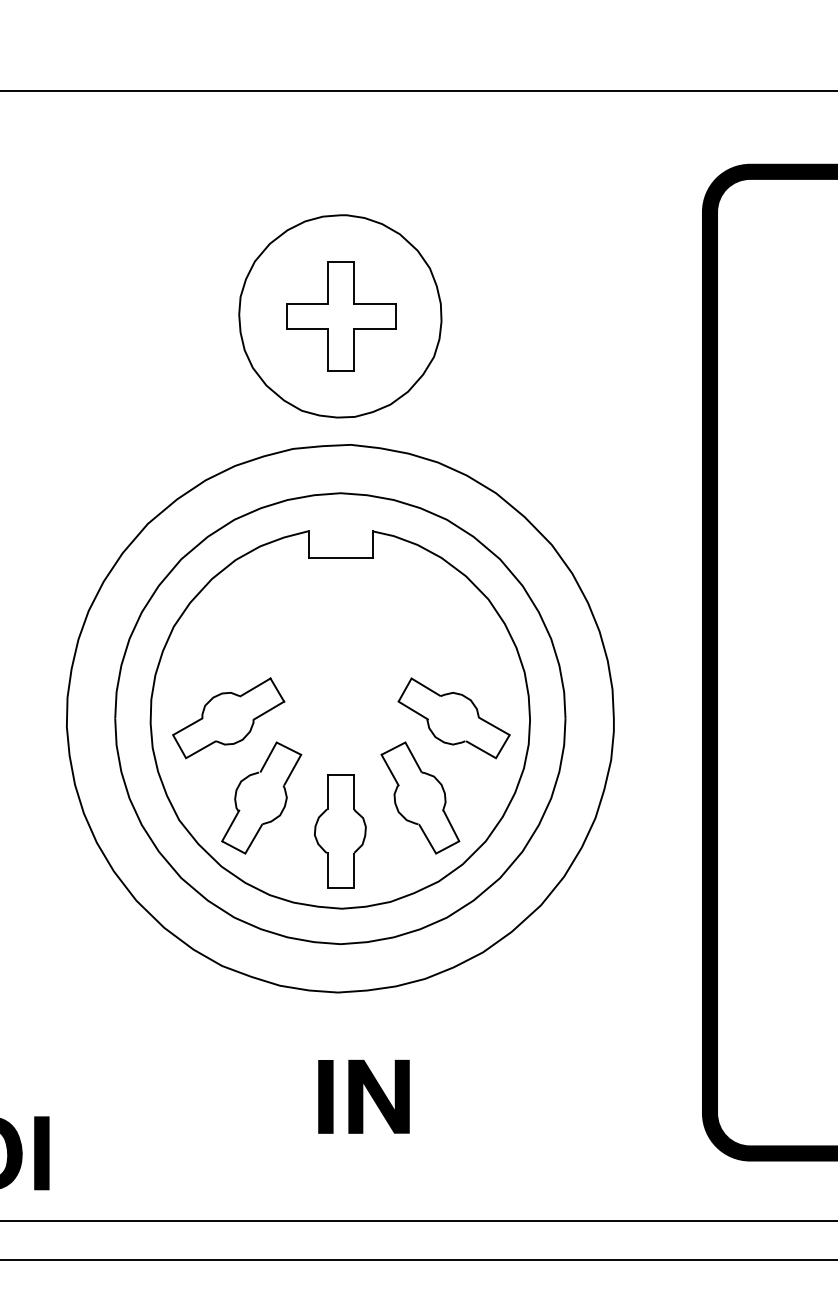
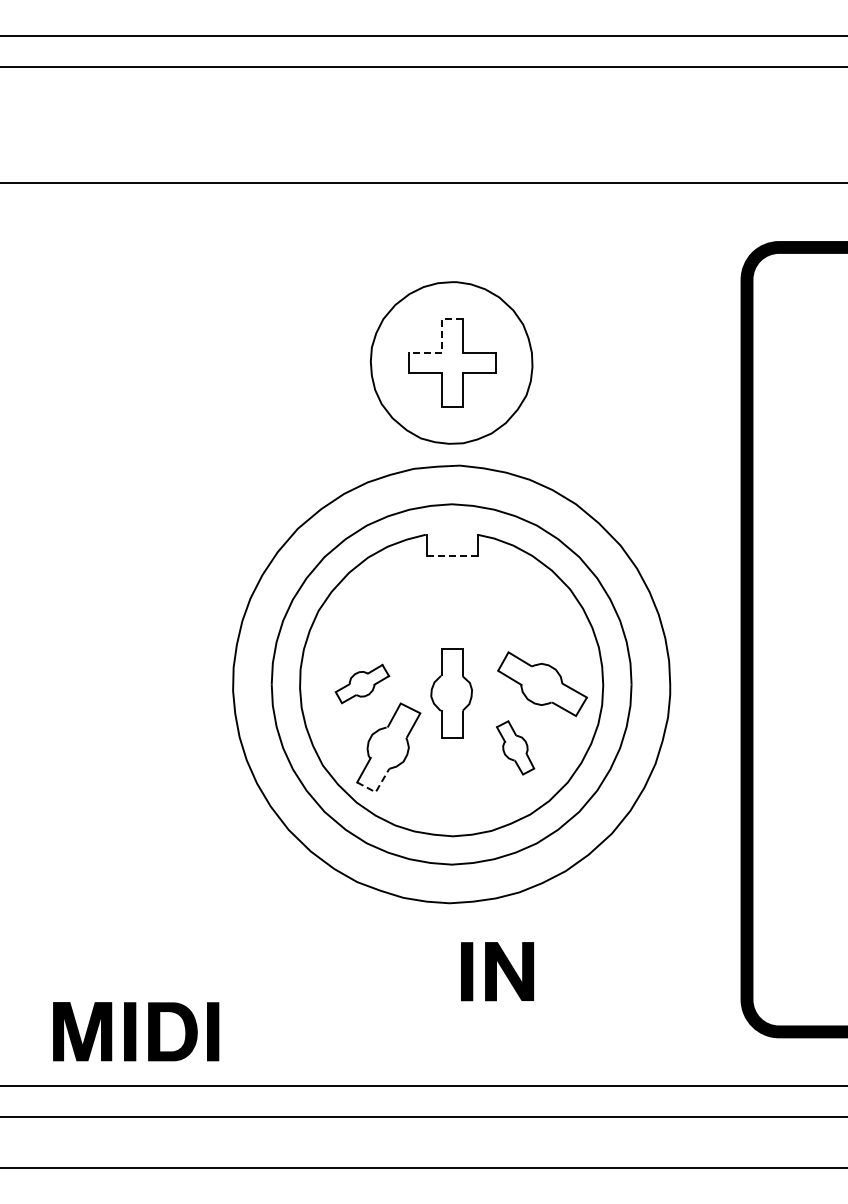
line: (328, 292) -> (442, 343), solid -> dashed
line: (341, 557) -> (452, 555), solid -> dashed
part: (228, 717) -> (362, 683), size x0.6
part: (420, 797) -> (515, 747), size x0.6
part: (340, 831) -> (451, 693), moved
line: (247, 850) -> (377, 789), solid -> dashed
part: (363, 1096) -> (497, 971), moved

